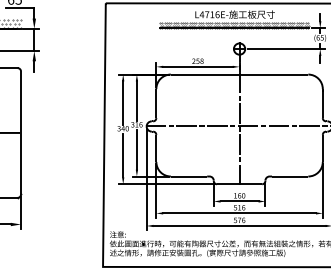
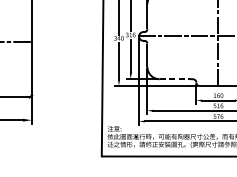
line: (189, 176) -> (175, 79), solid -> dashed

